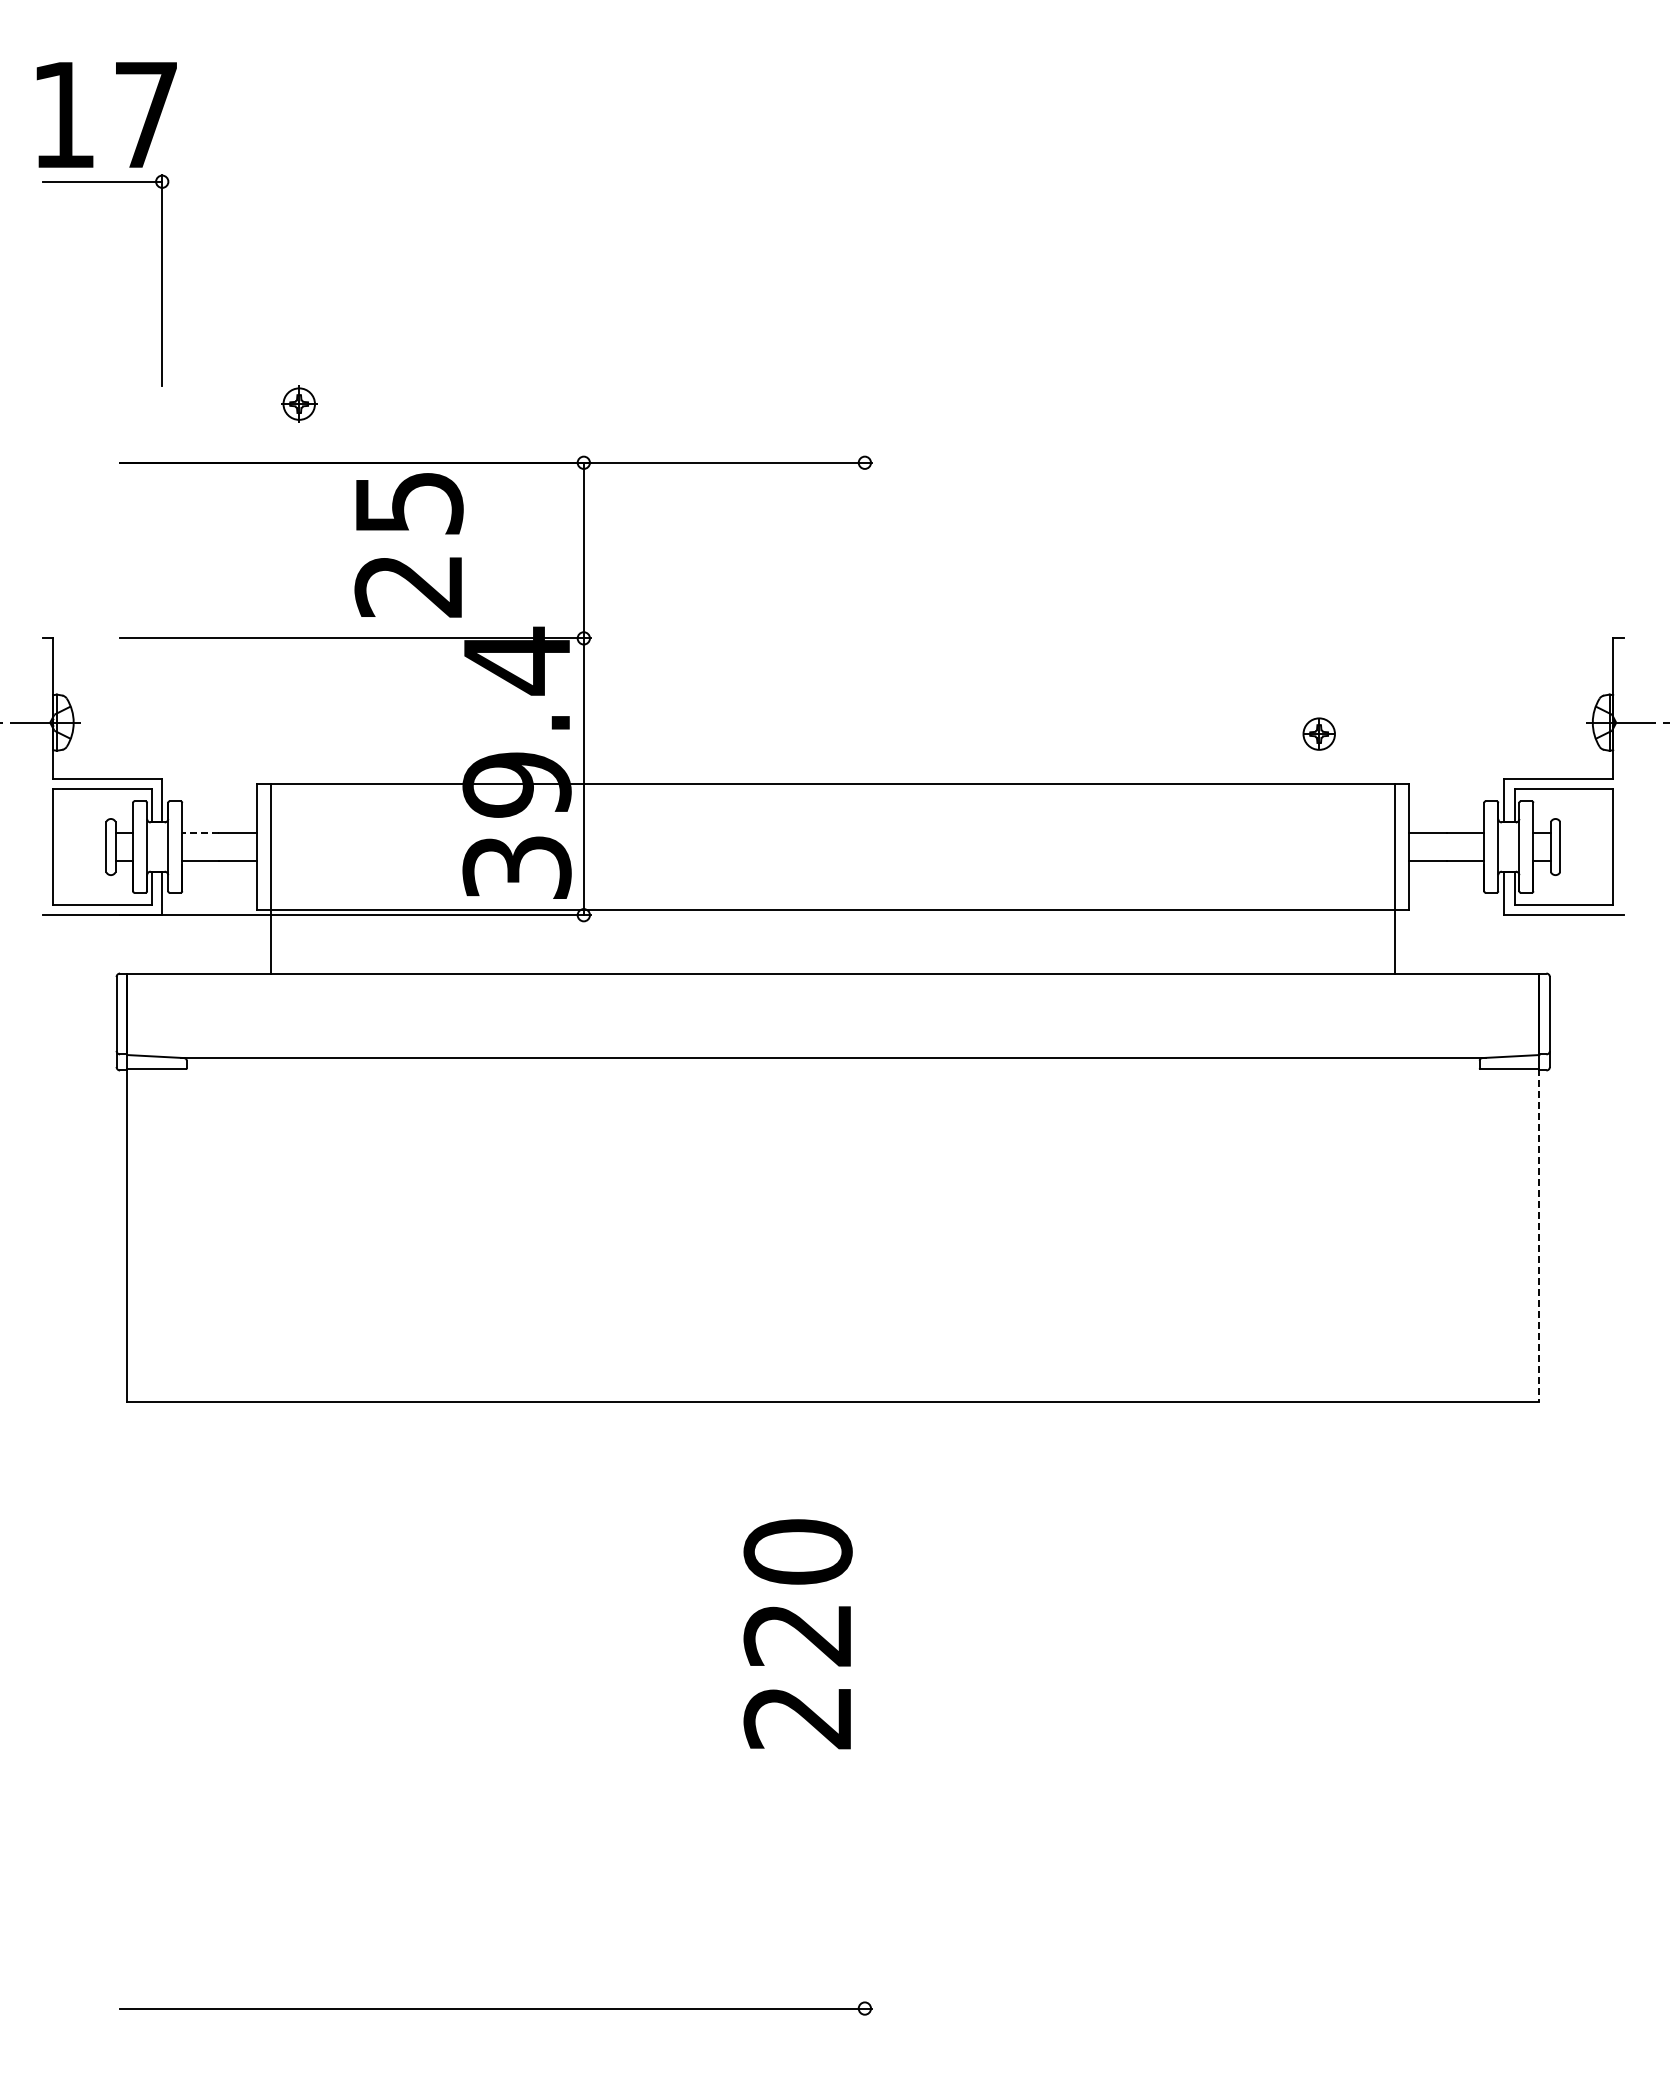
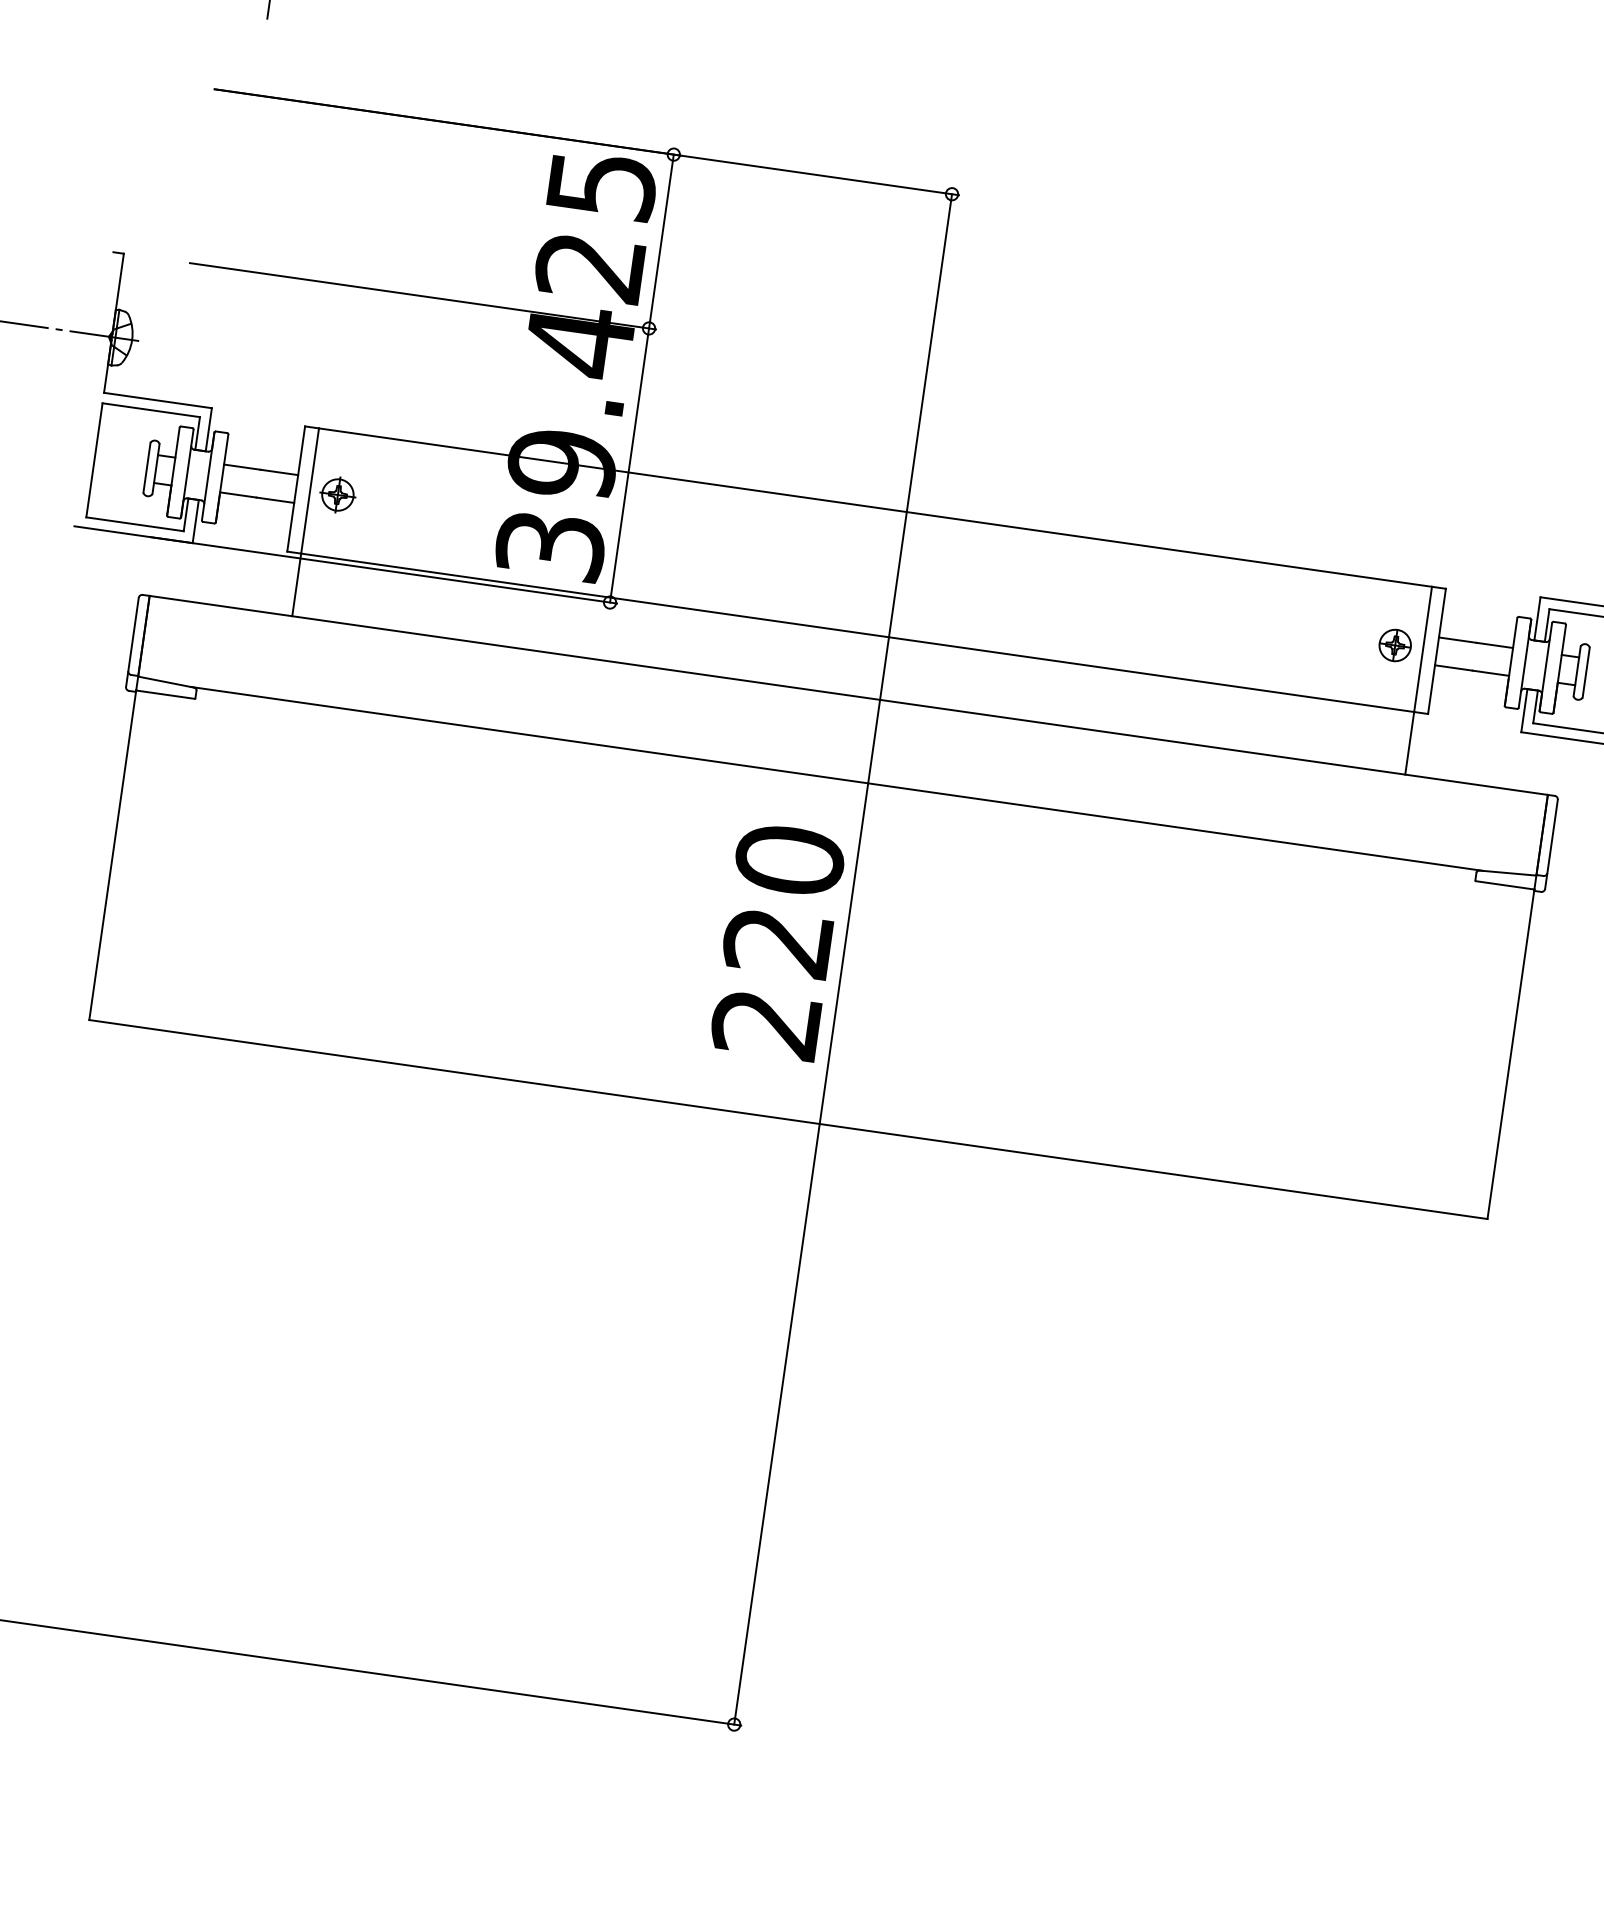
part: (299, 403) -> (338, 494), moved
text: (408, 545) -> (595, 227), moved
part: (1318, 733) -> (1394, 644), moved
line: (200, 833) -> (242, 467), dashed -> solid
line: (864, 1235) -> (842, 959), added
line: (1539, 1236) -> (1510, 1055), dashed -> solid
text: (797, 1634) -> (777, 941), moved

